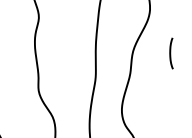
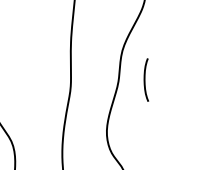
curve: (171, 53) -> (146, 80), moved

